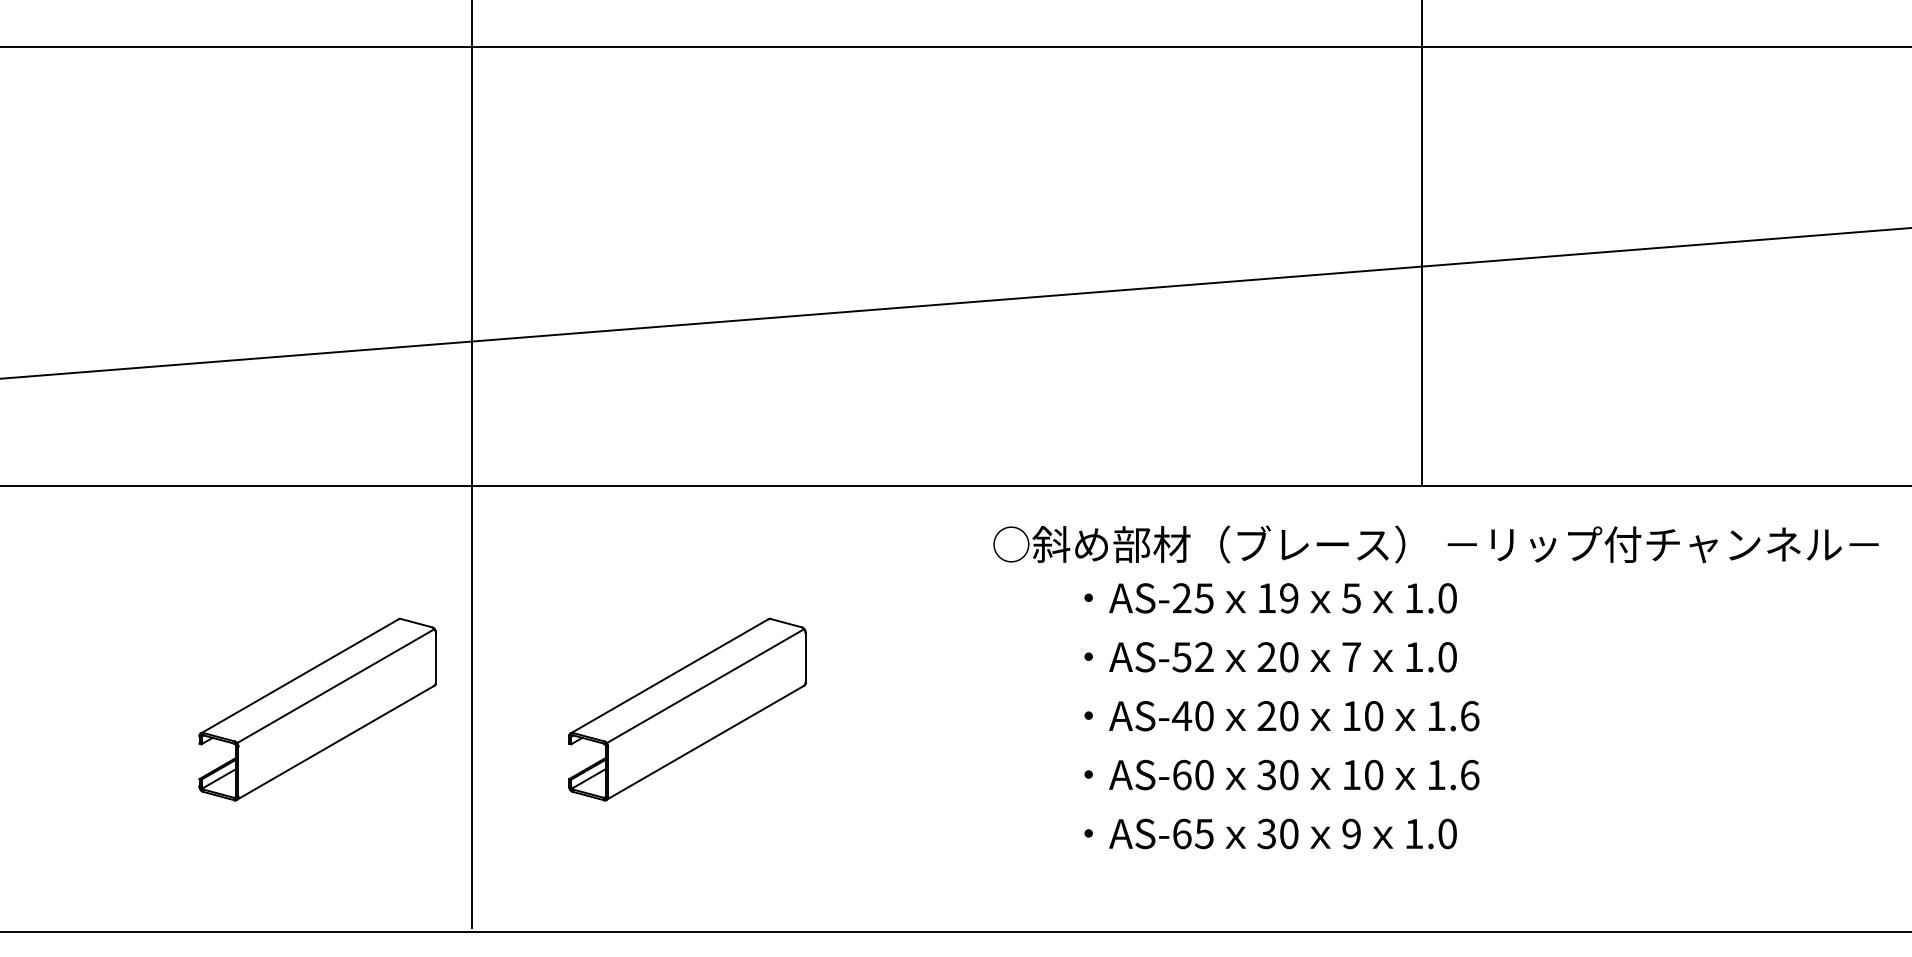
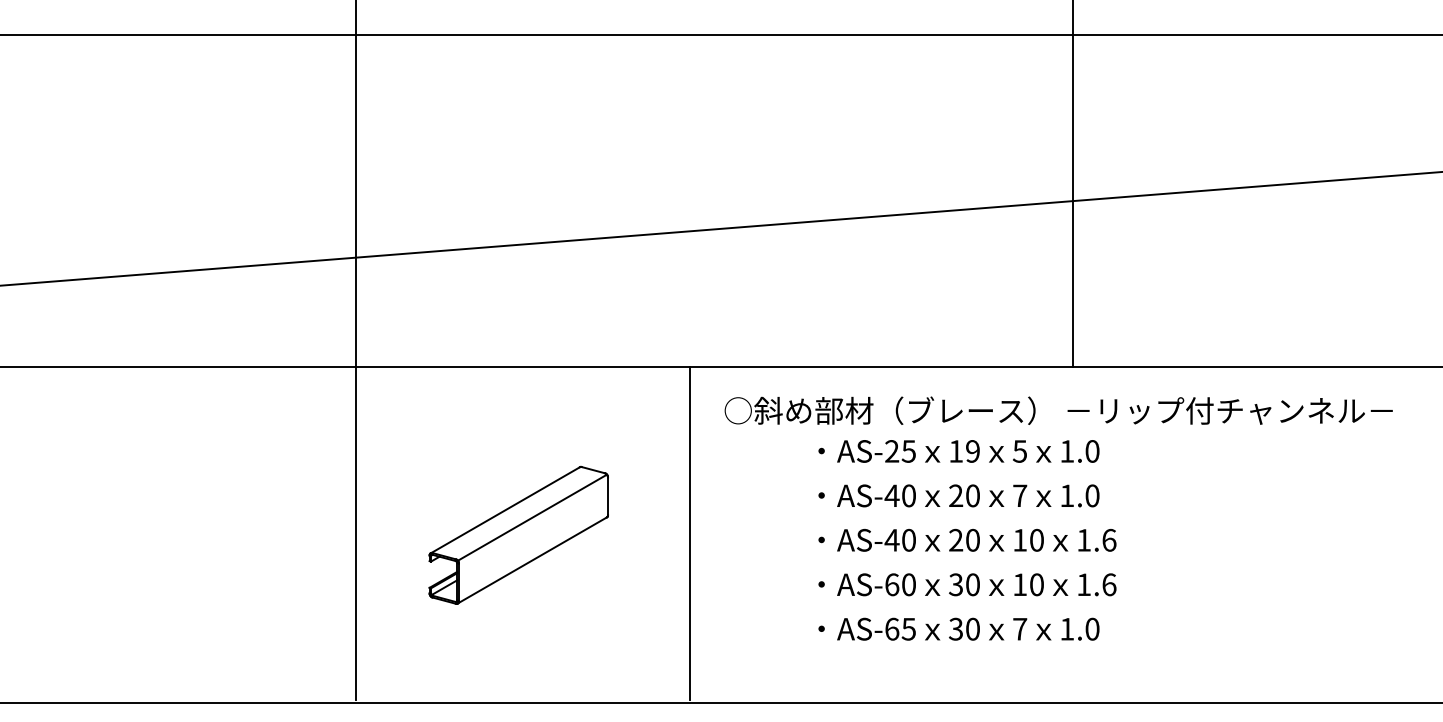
text: (1435, 544) -> (1058, 410), moved
text: (1191, 656) -> (899, 495), AS-52 -> AS-40
line: (913, 707) -> (689, 533), added
part: (317, 708) -> (239, 534), removed
text: (1352, 832) -> (1020, 628), 9 -> 7

